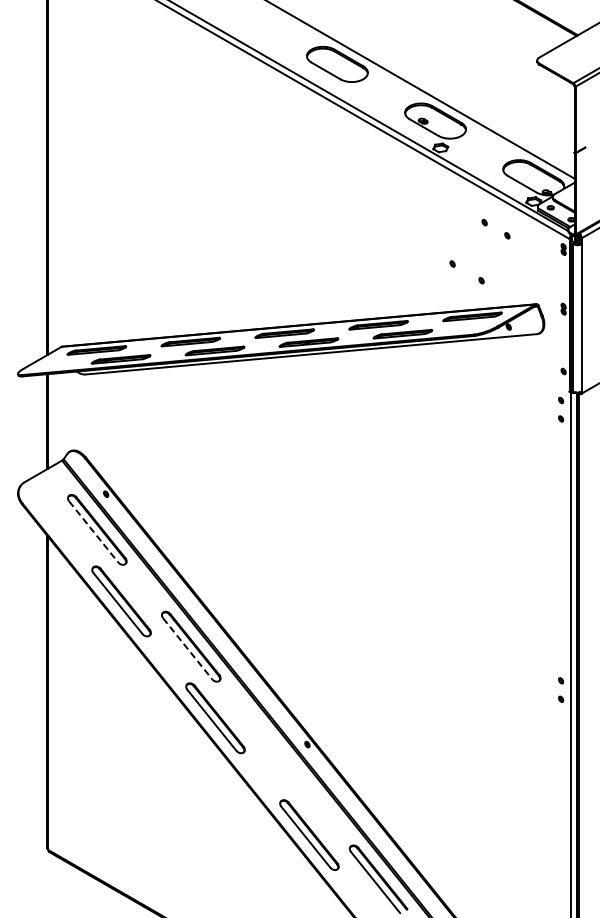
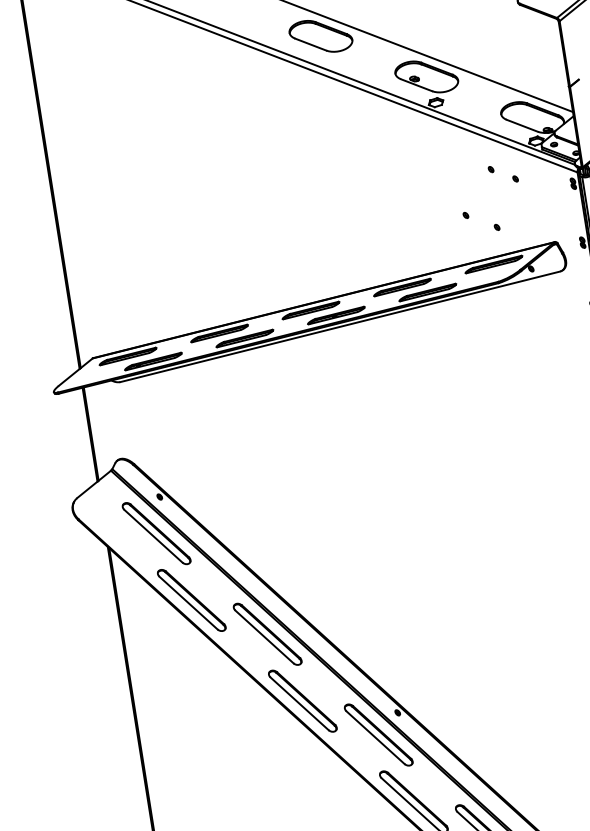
line: (94, 532) -> (154, 536), dashed -> solid
line: (187, 649) -> (264, 637), dashed -> solid
part: (285, 763) -> (379, 734), added

